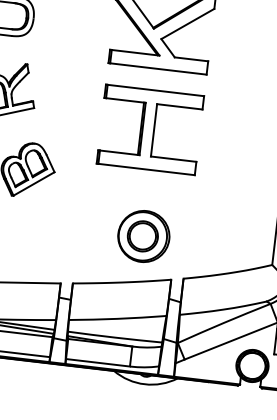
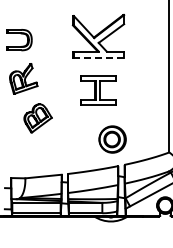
line: (157, 68) -> (98, 58), solid -> dashed
part: (150, 130) -> (98, 90), size x0.7
part: (143, 236) -> (112, 139), moved

